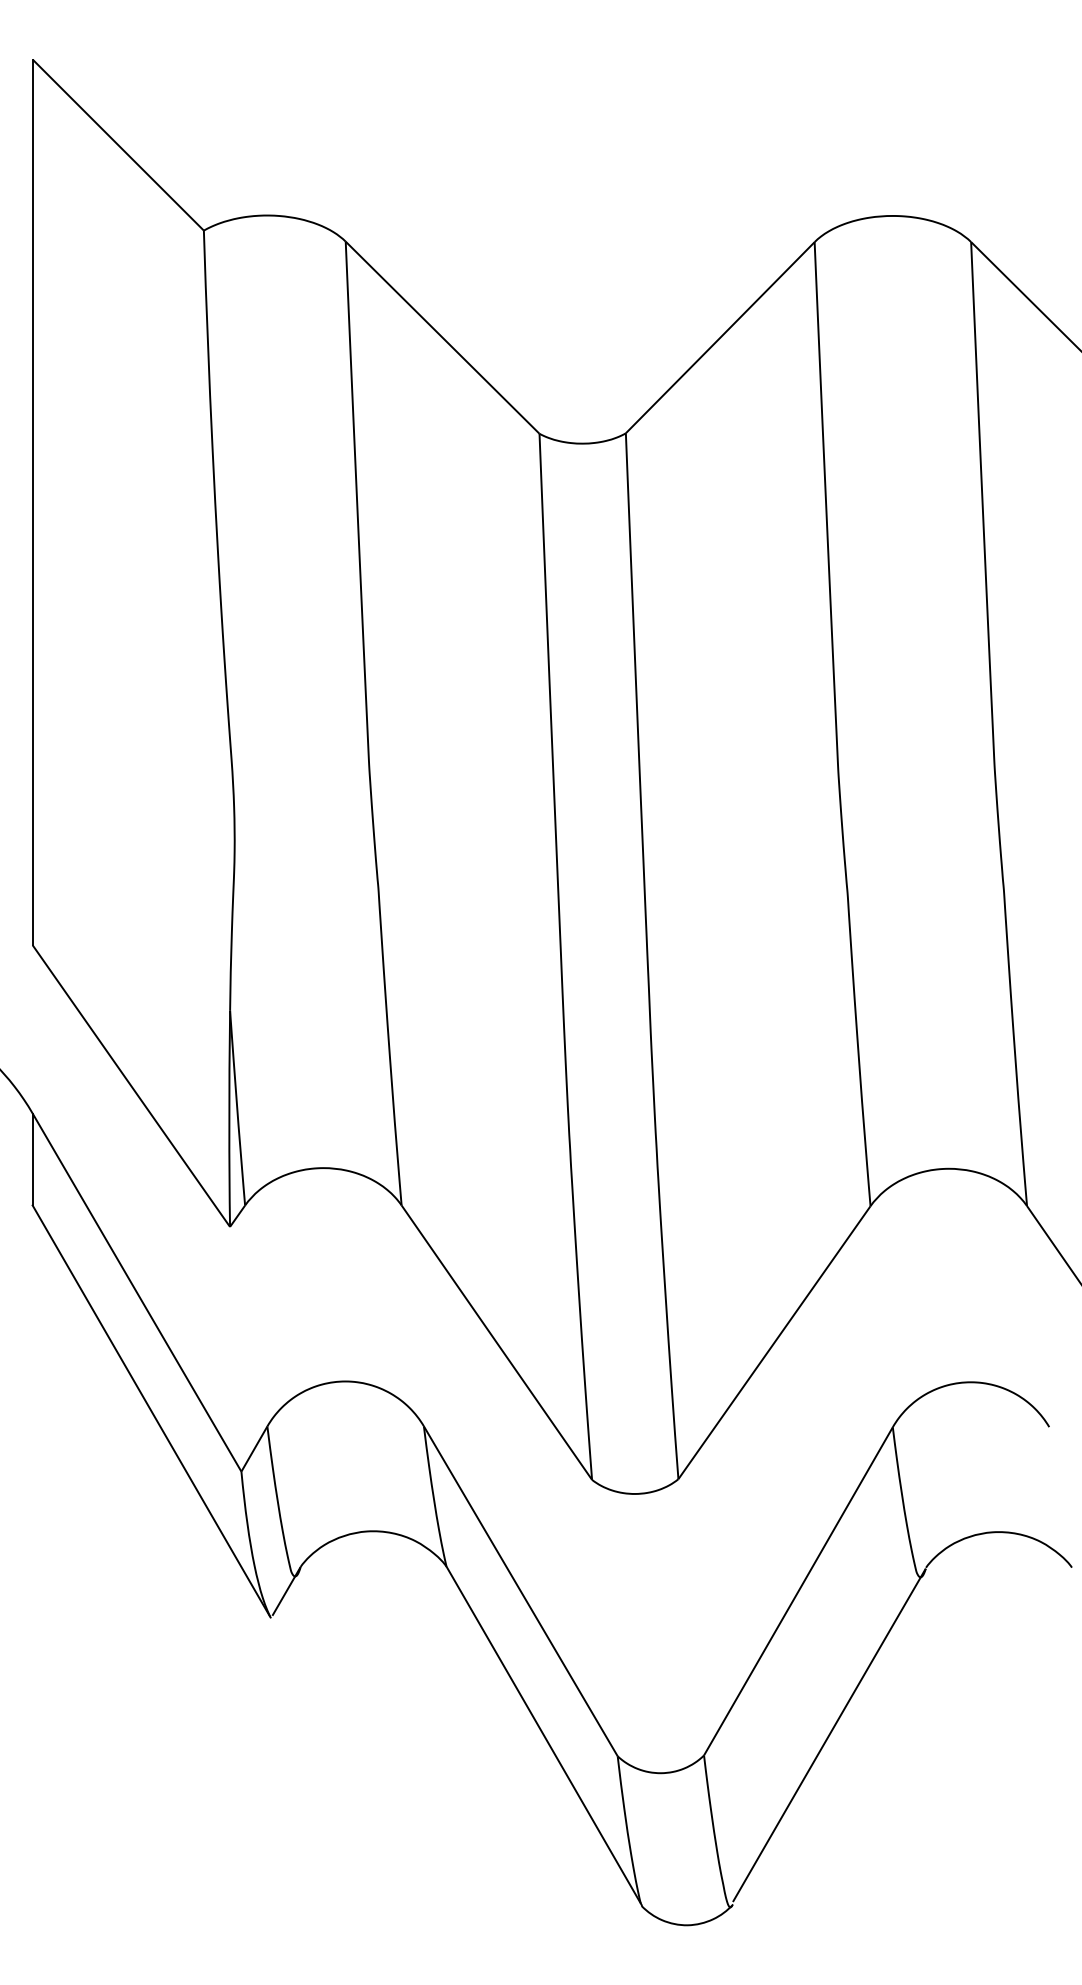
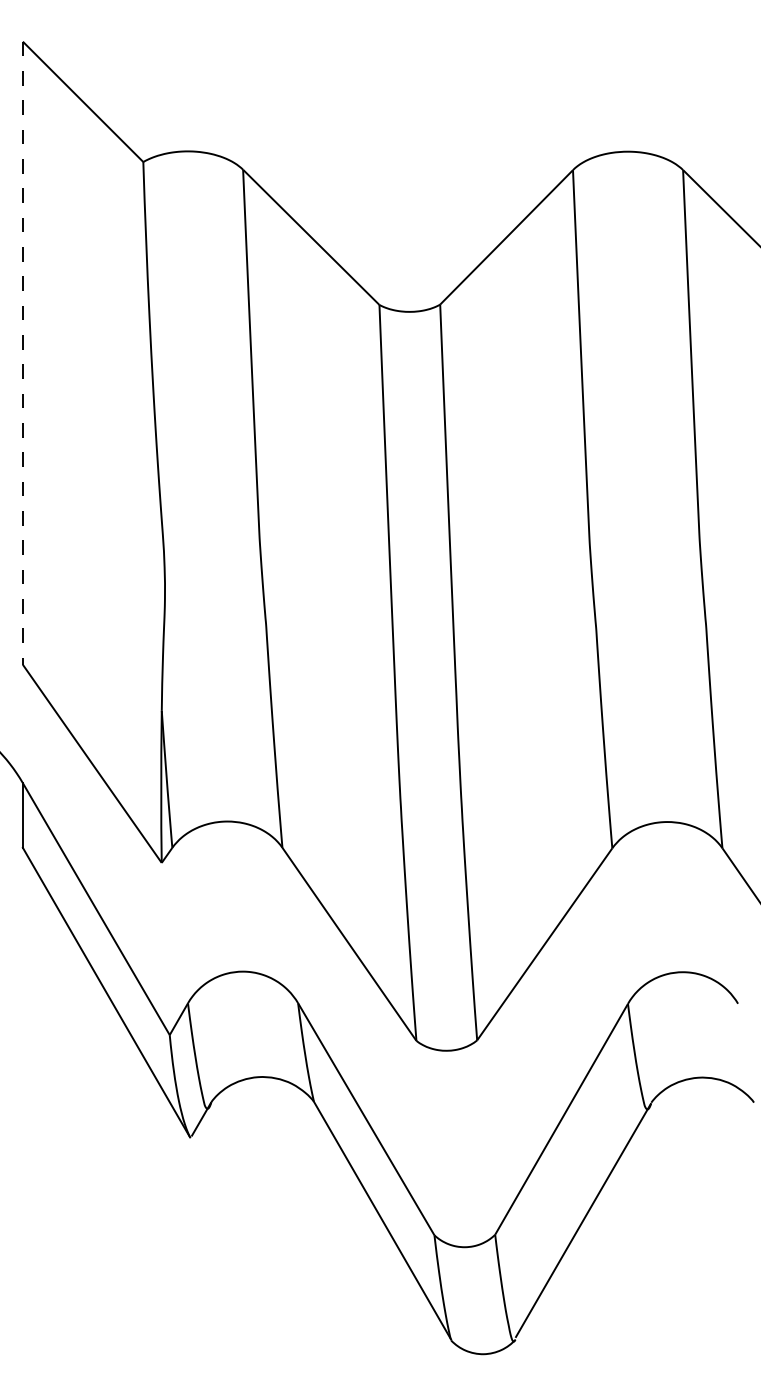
line: (32, 502) -> (22, 353), solid -> dashed

